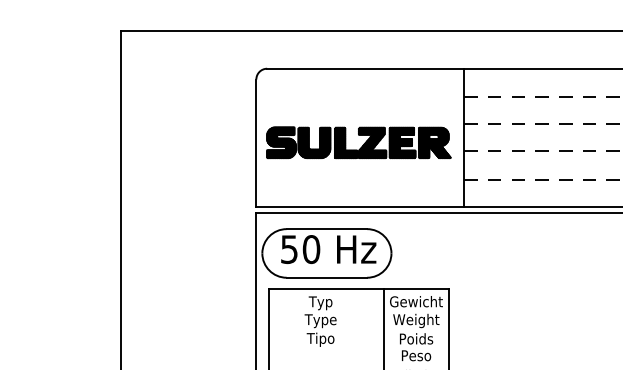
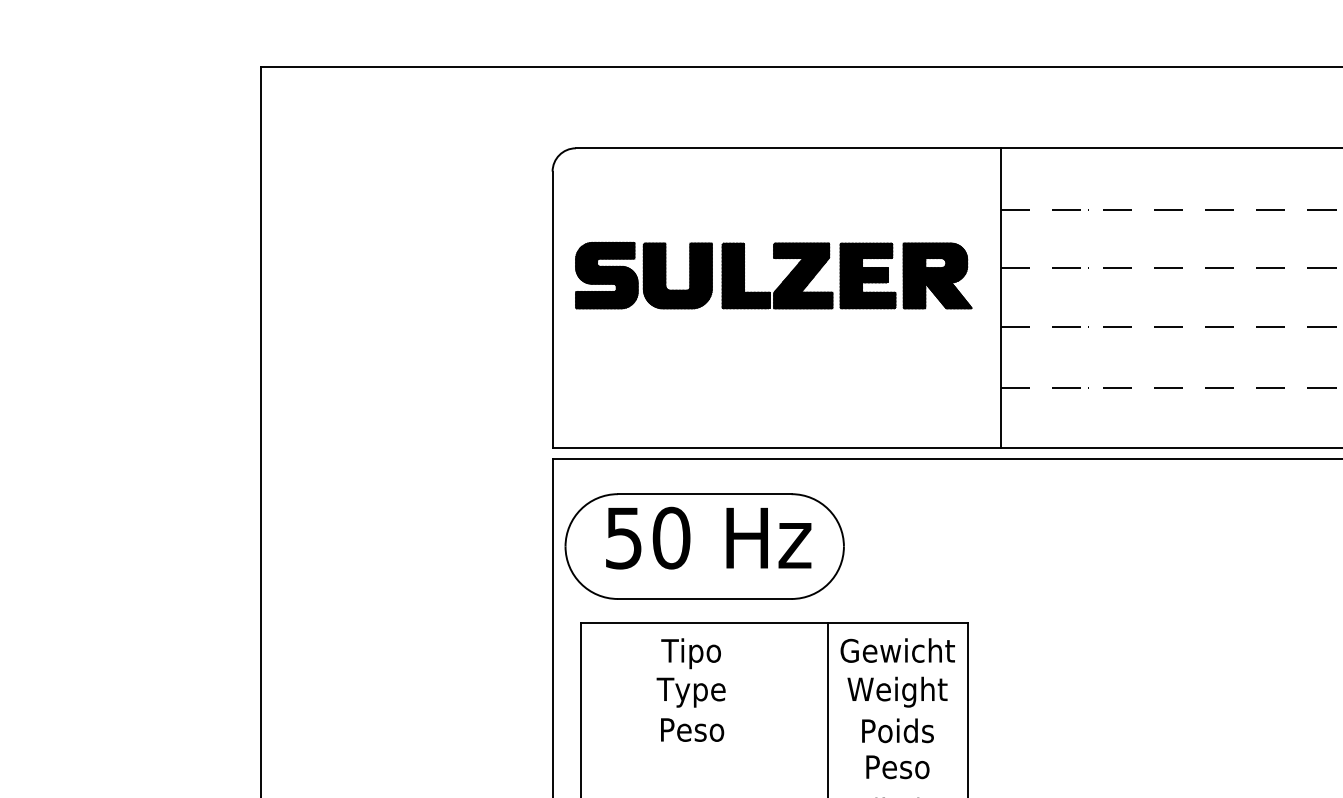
part: (358, 142) -> (772, 275), moved
text: (320, 303) -> (690, 654), Typ -> Tipo
text: (320, 339) -> (690, 732), Tipo -> Peso

